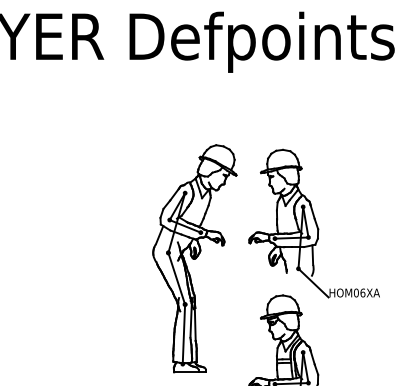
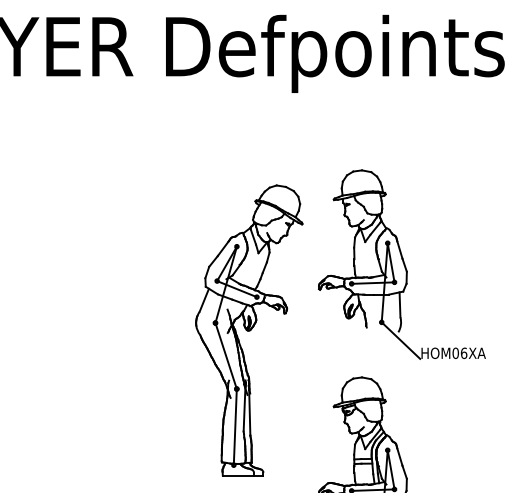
part: (313, 223) -> (401, 264), moved

